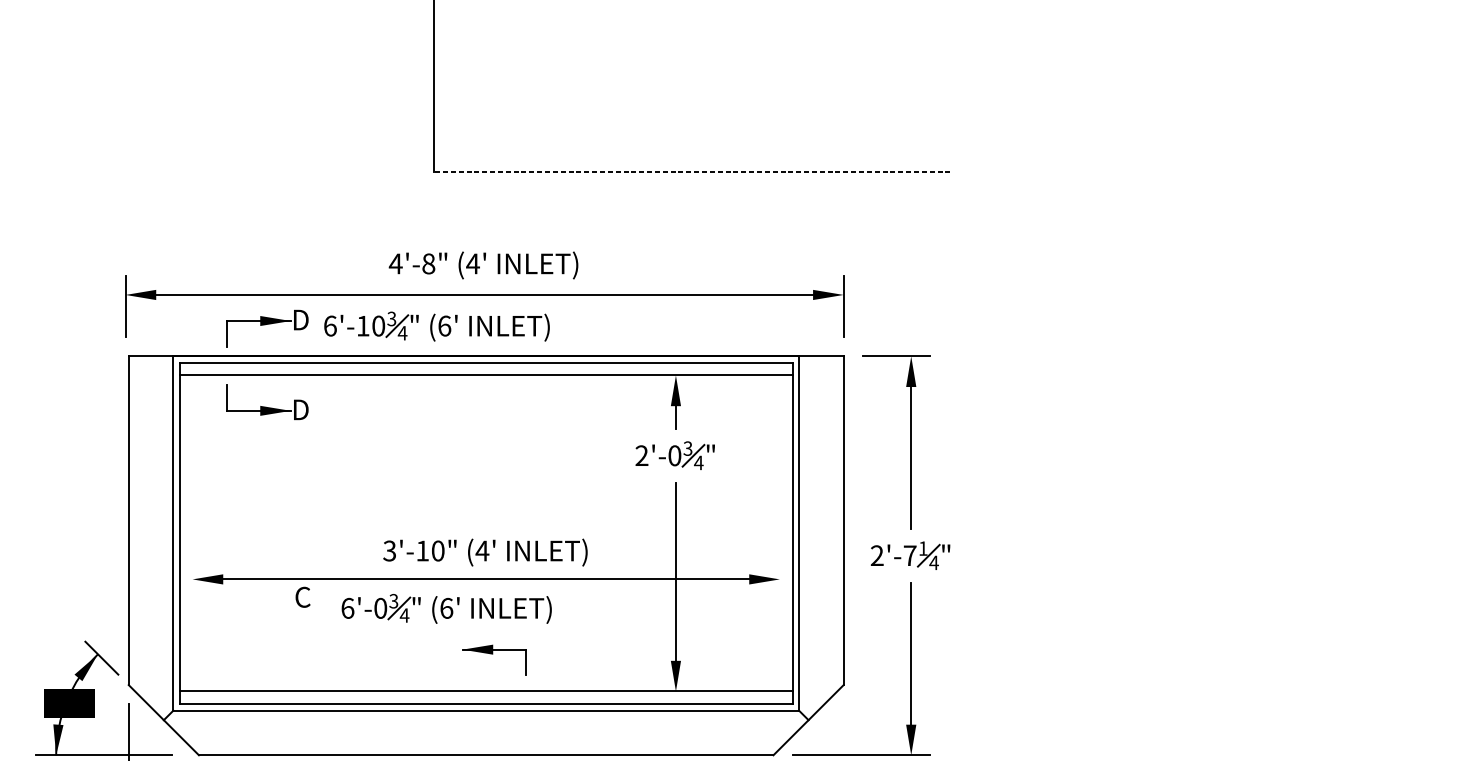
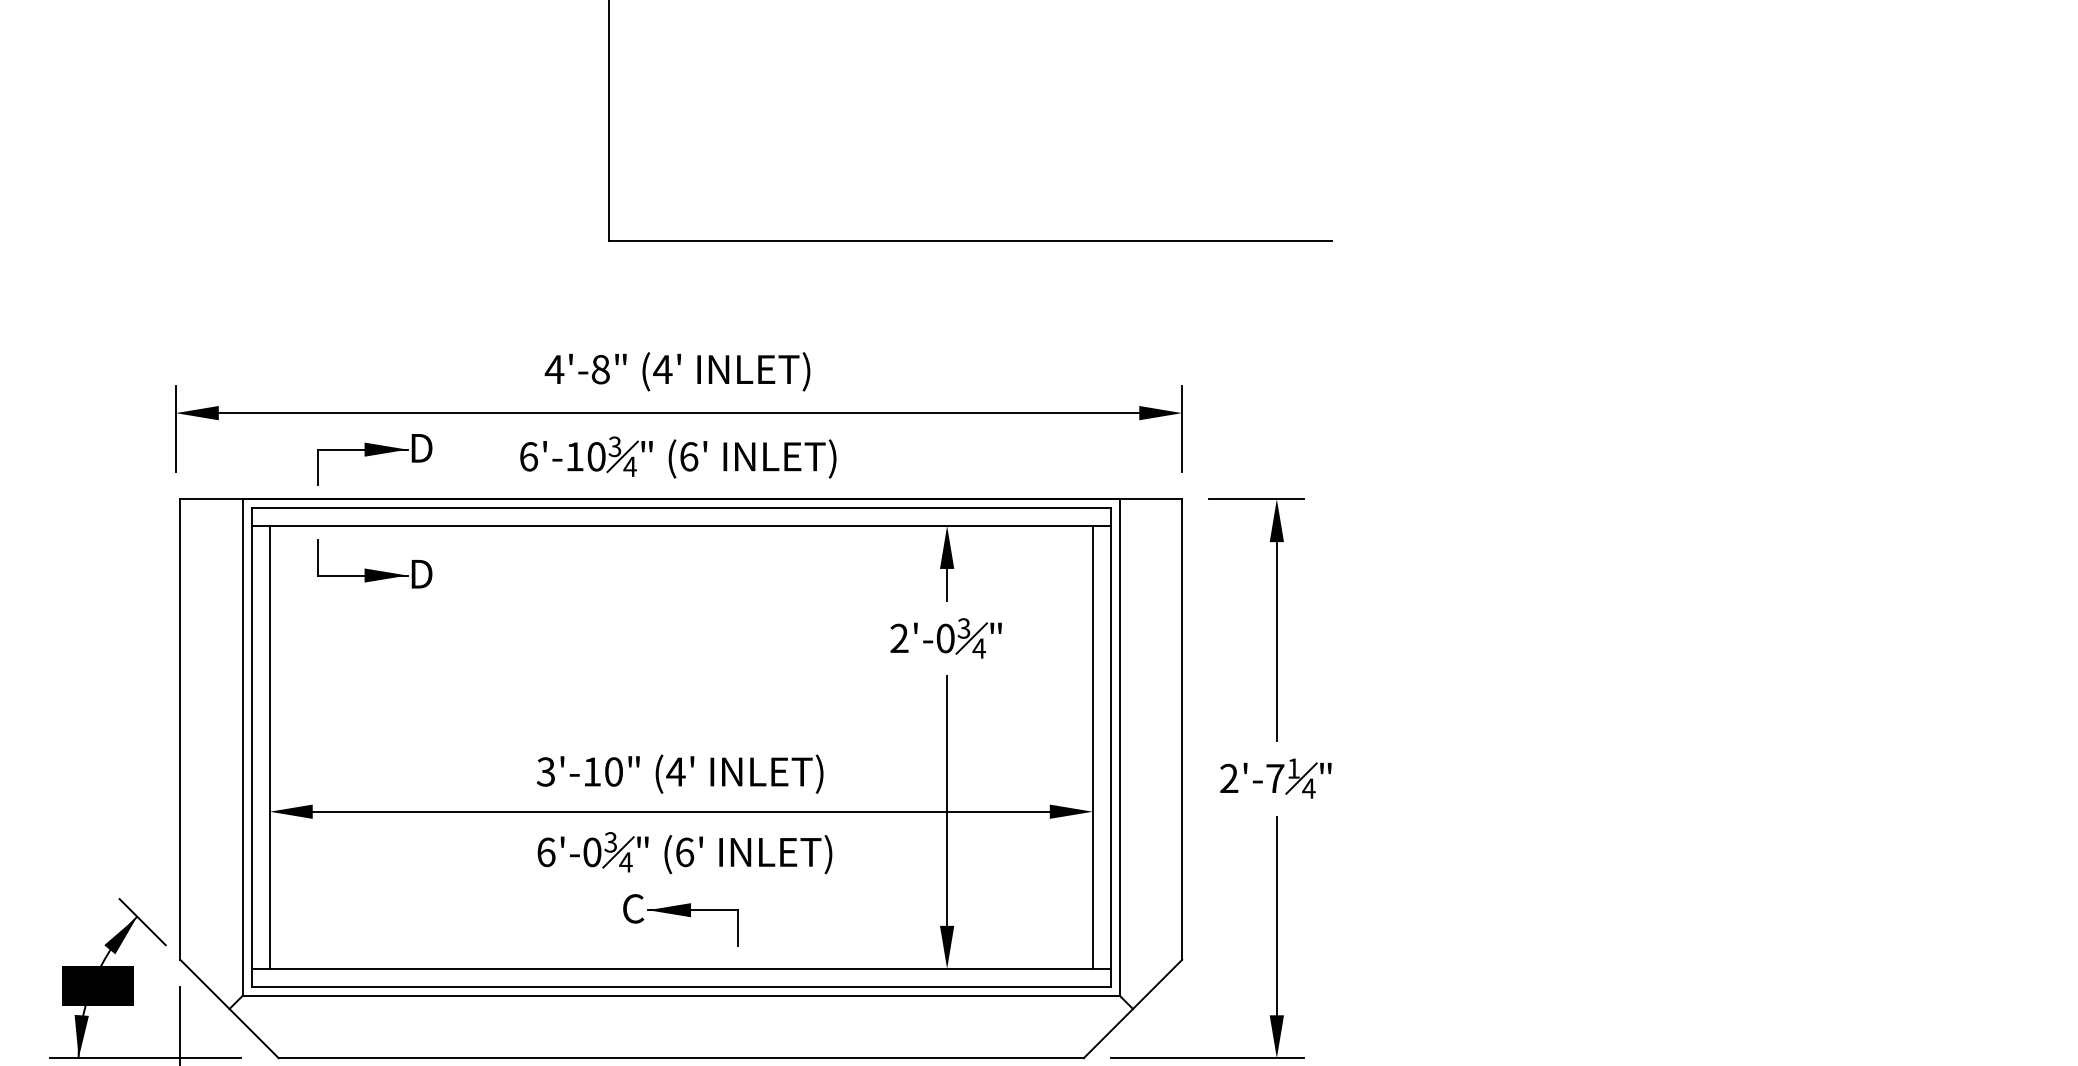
line: (691, 171) -> (969, 240), dashed -> solid
part: (437, 326) -> (678, 457), moved
line: (192, 532) -> (269, 746), added
line: (779, 532) -> (1092, 746), added
text: (302, 597) -> (633, 908), moved
part: (446, 609) -> (684, 853), moved

